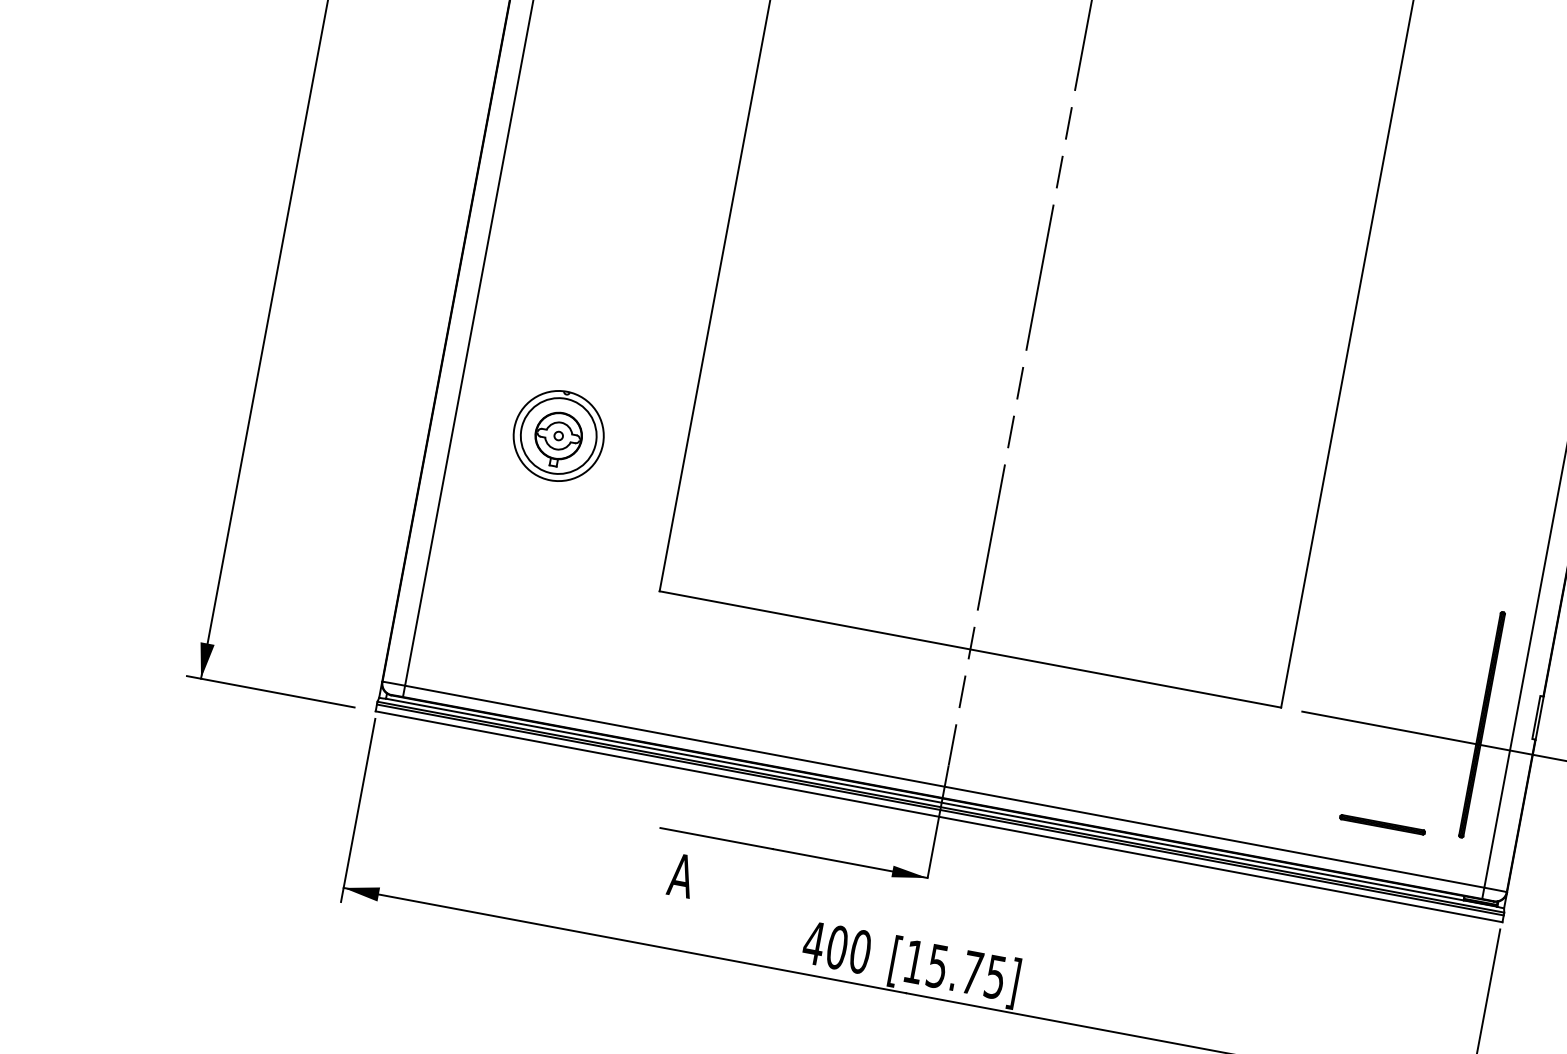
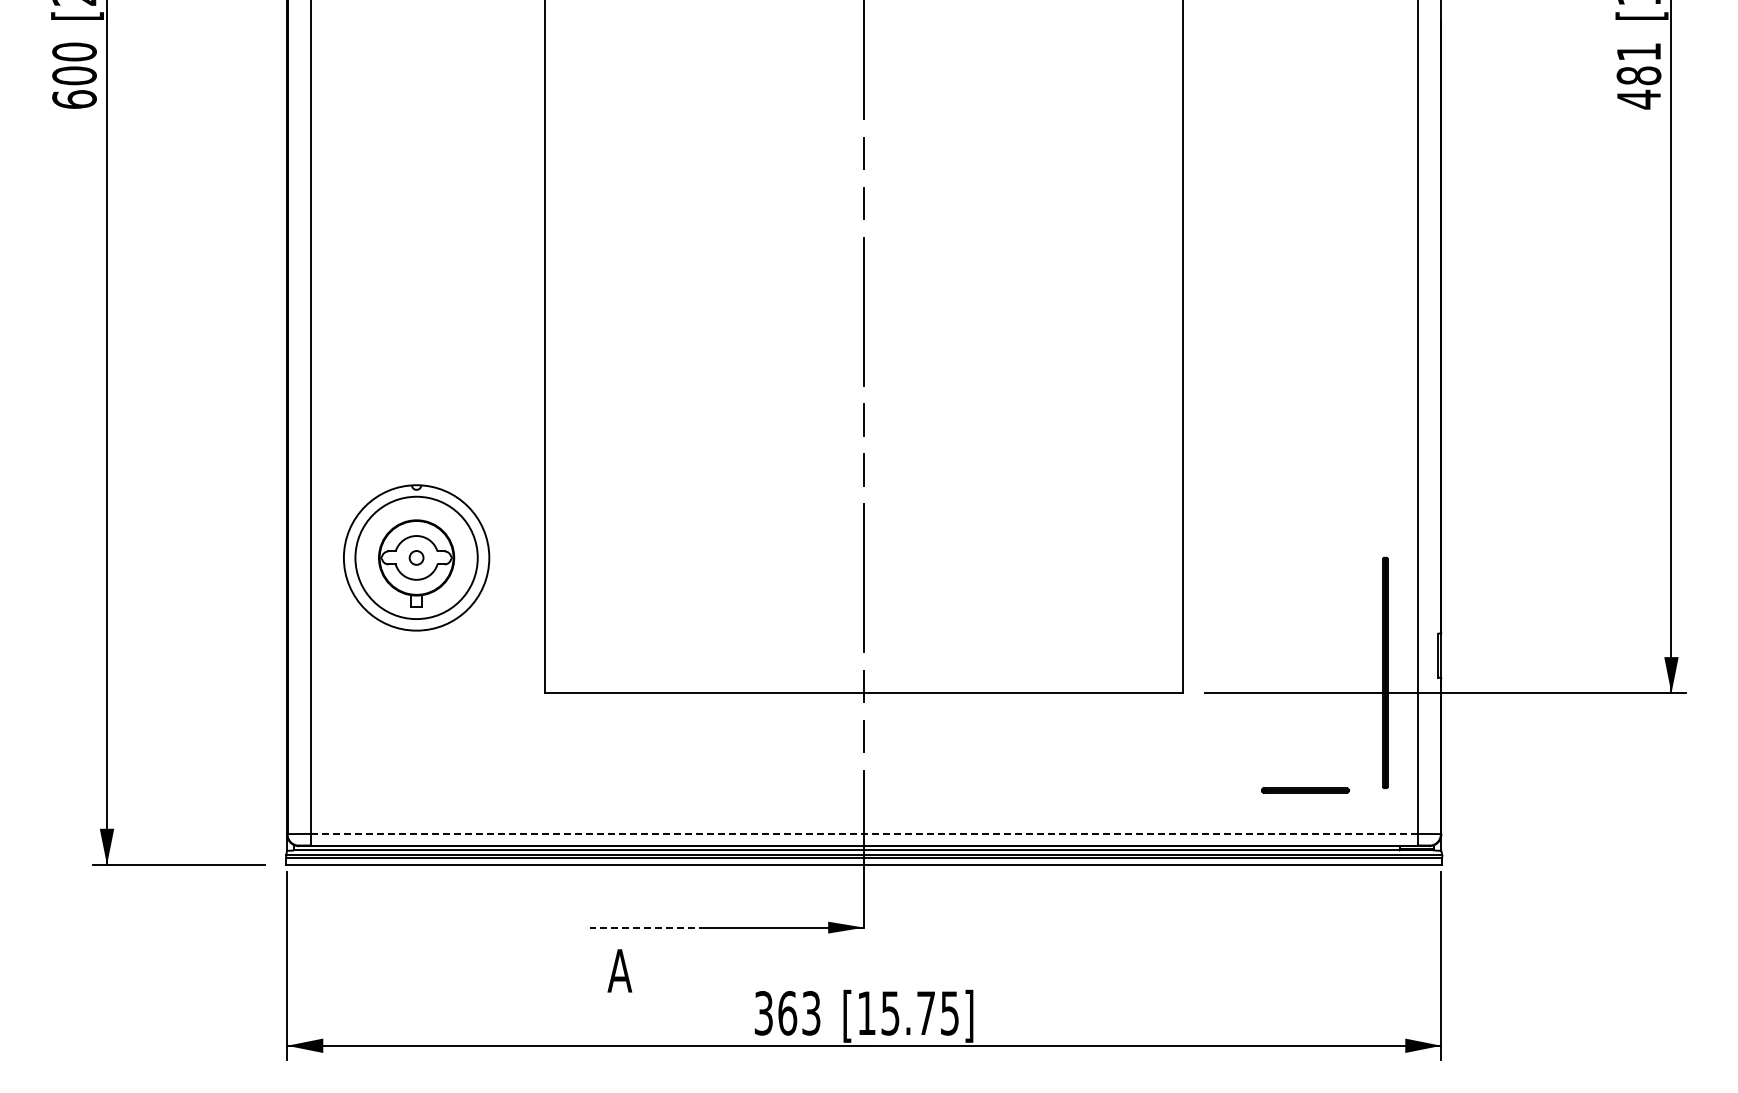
part: (558, 435) -> (416, 557), size x1.6
line: (945, 786) -> (864, 833), solid -> dashed
line: (716, 838) -> (647, 927), solid -> dashed
text: (836, 947) -> (786, 1013), 400 -> 363

